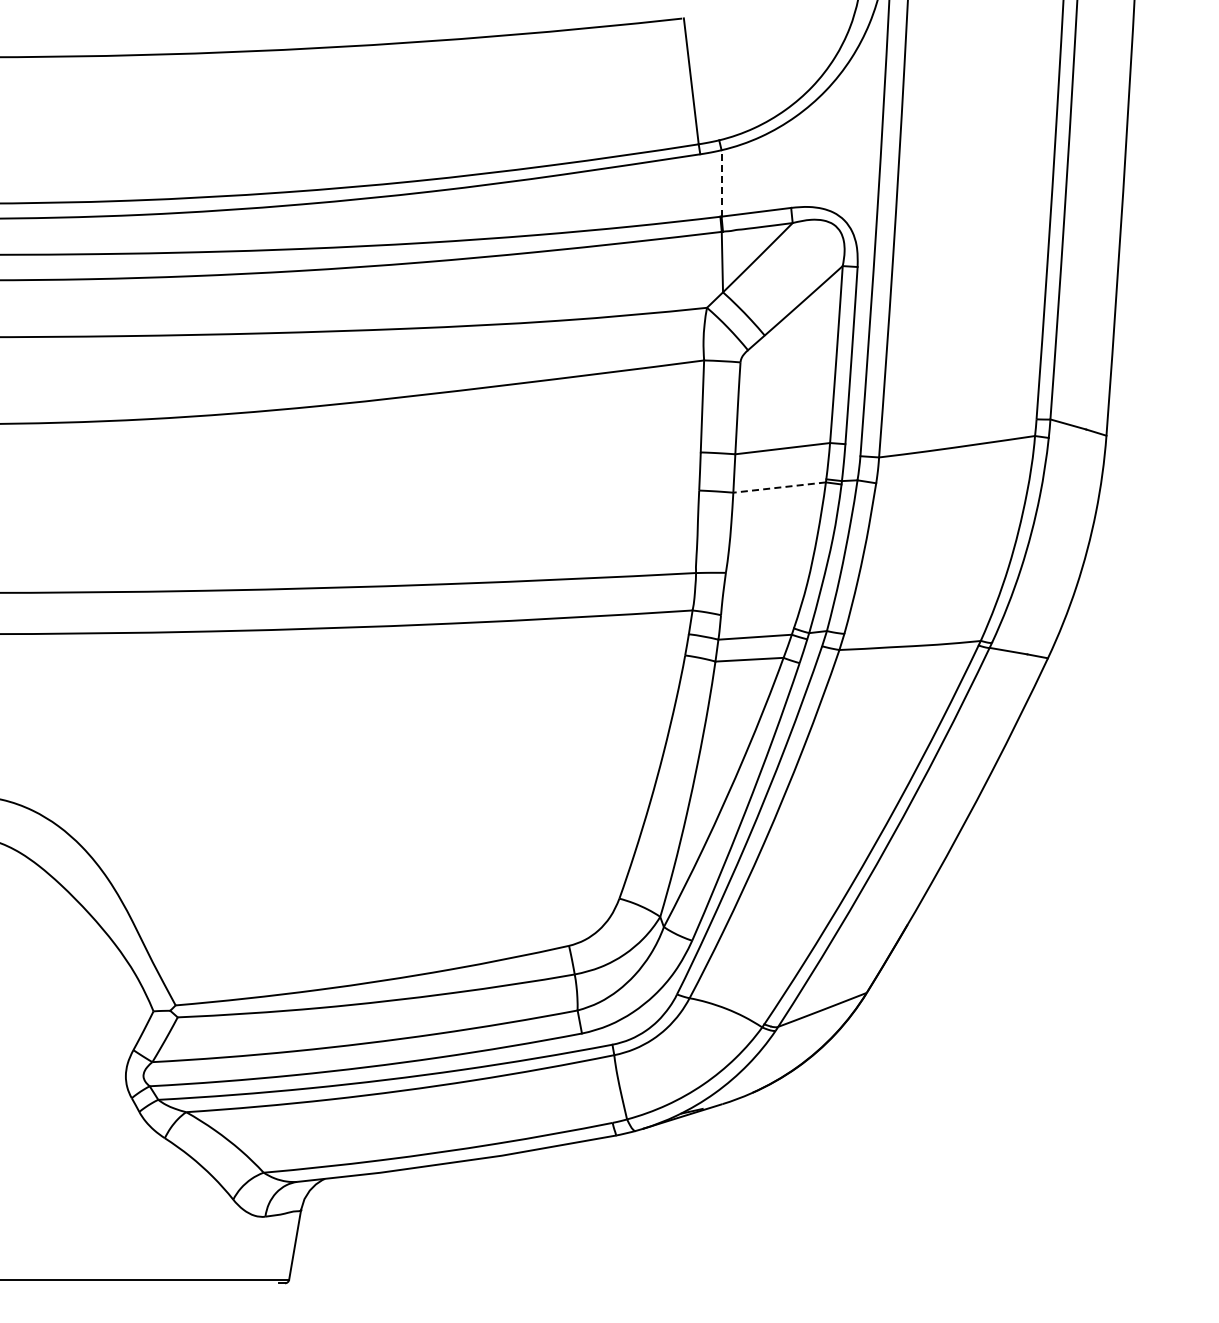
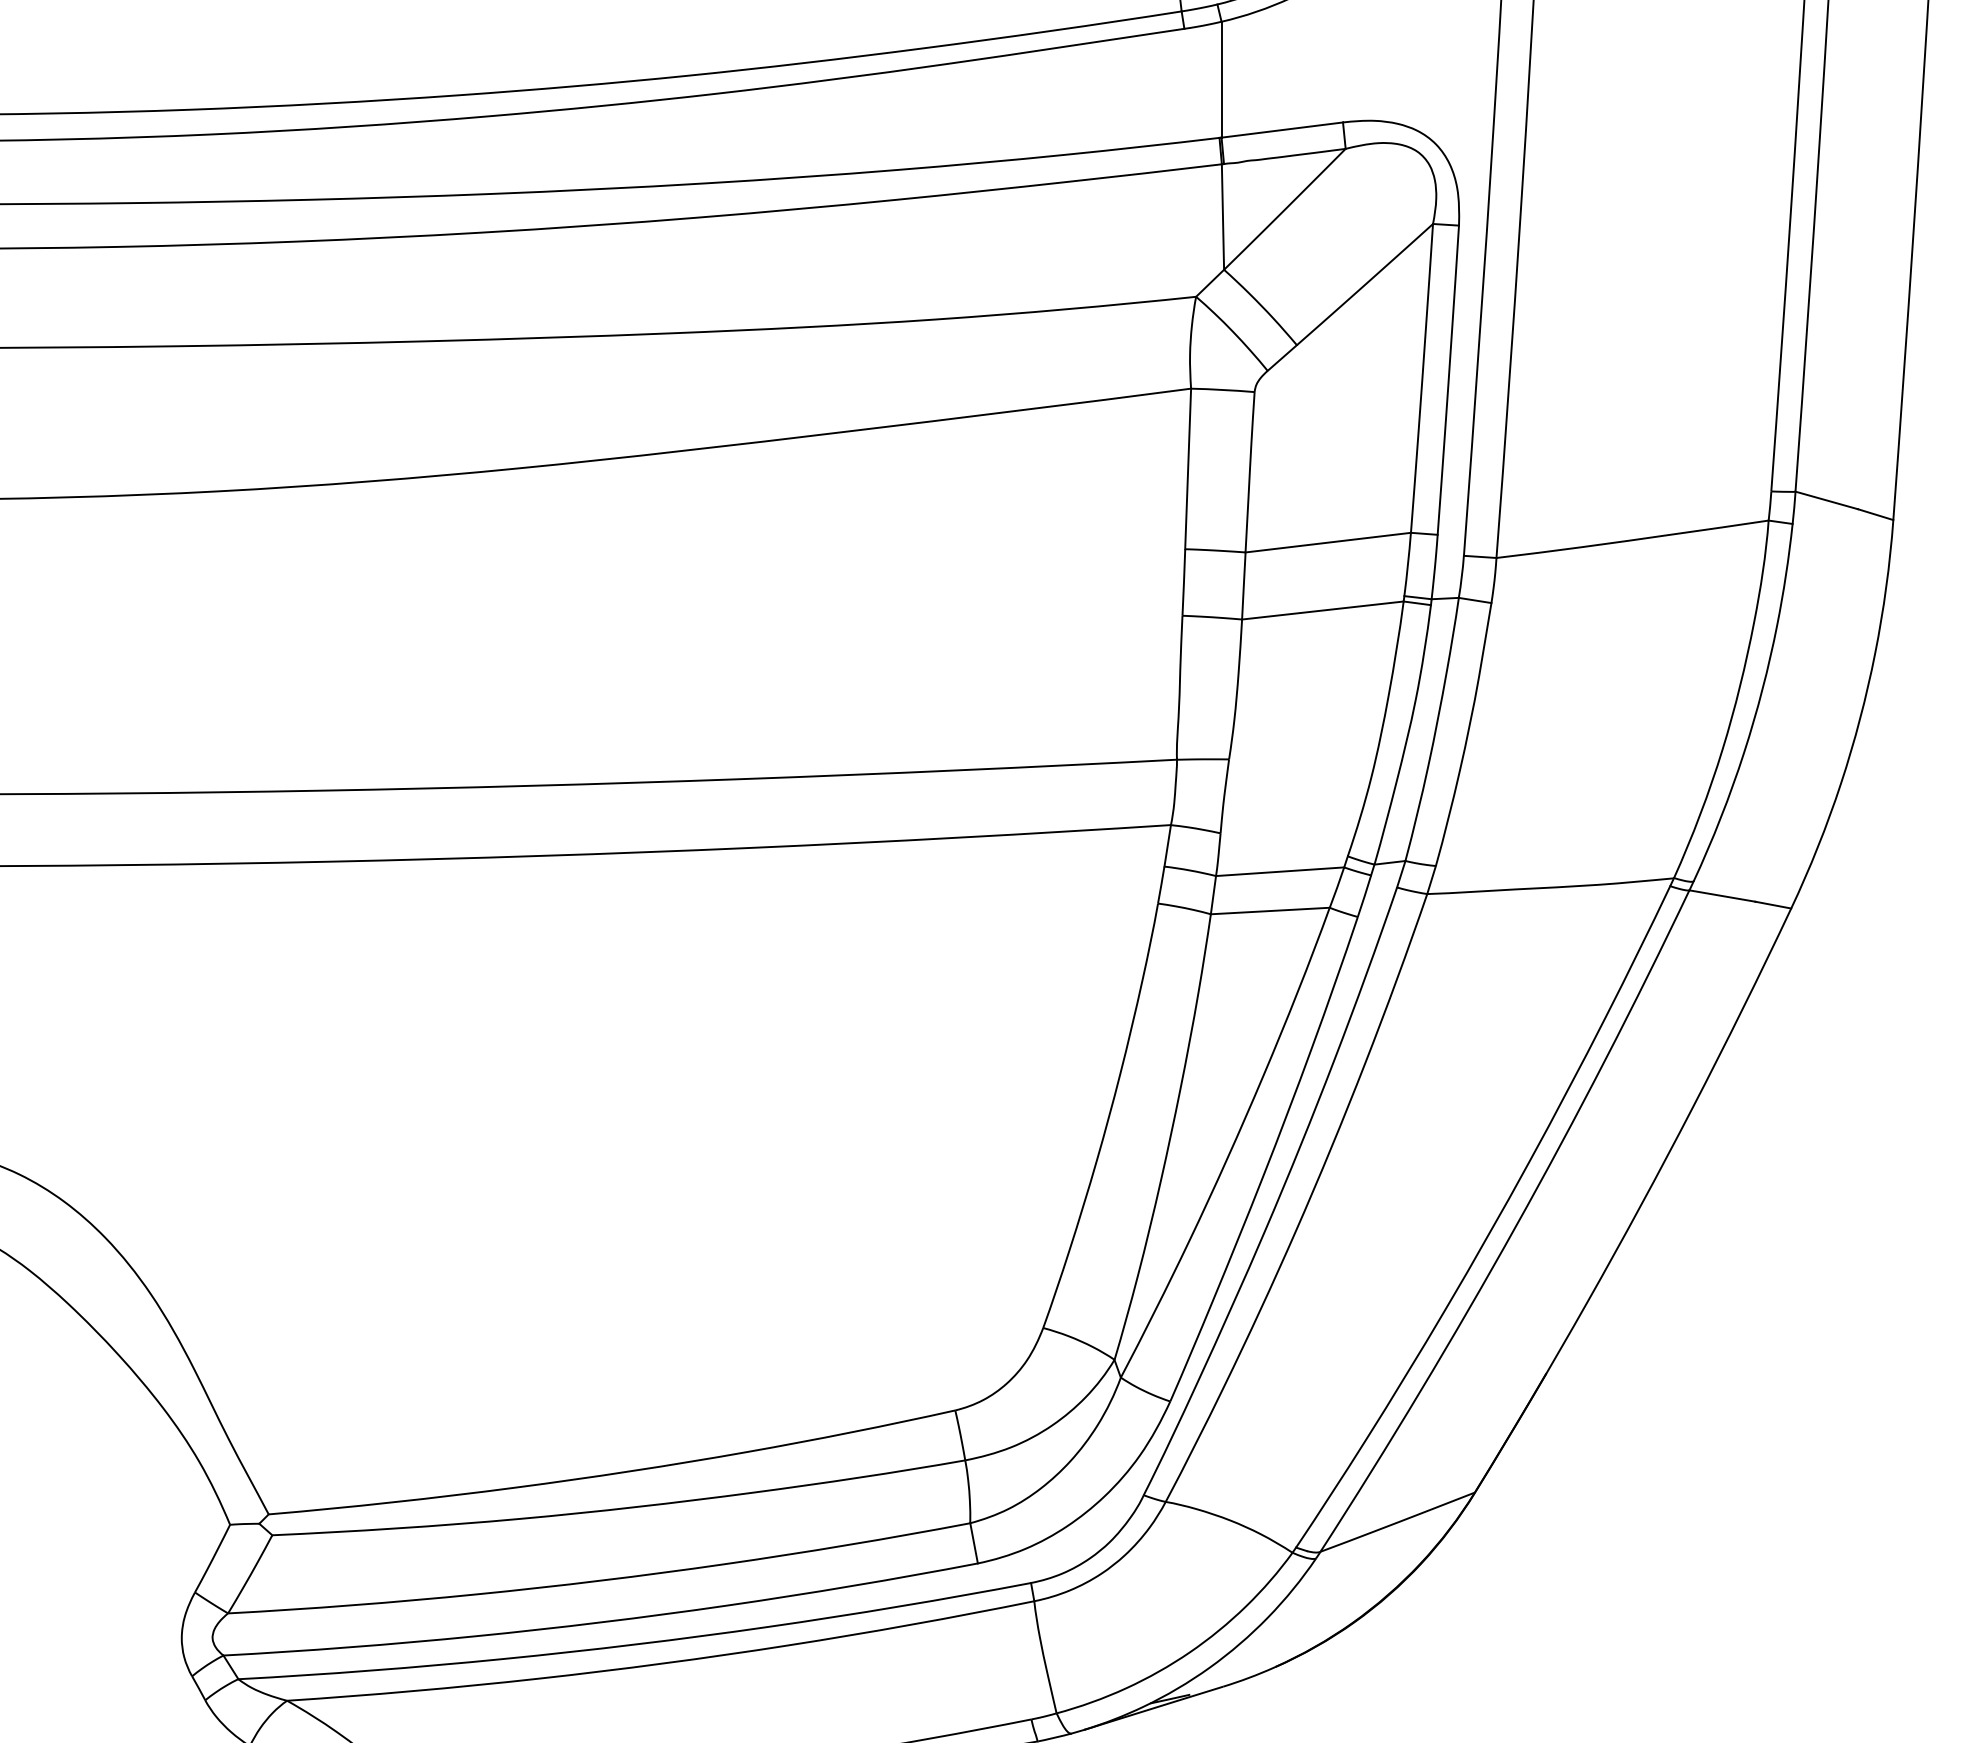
line: (721, 182) -> (1221, 78), dashed -> solid
line: (779, 487) -> (1322, 610), dashed -> solid

